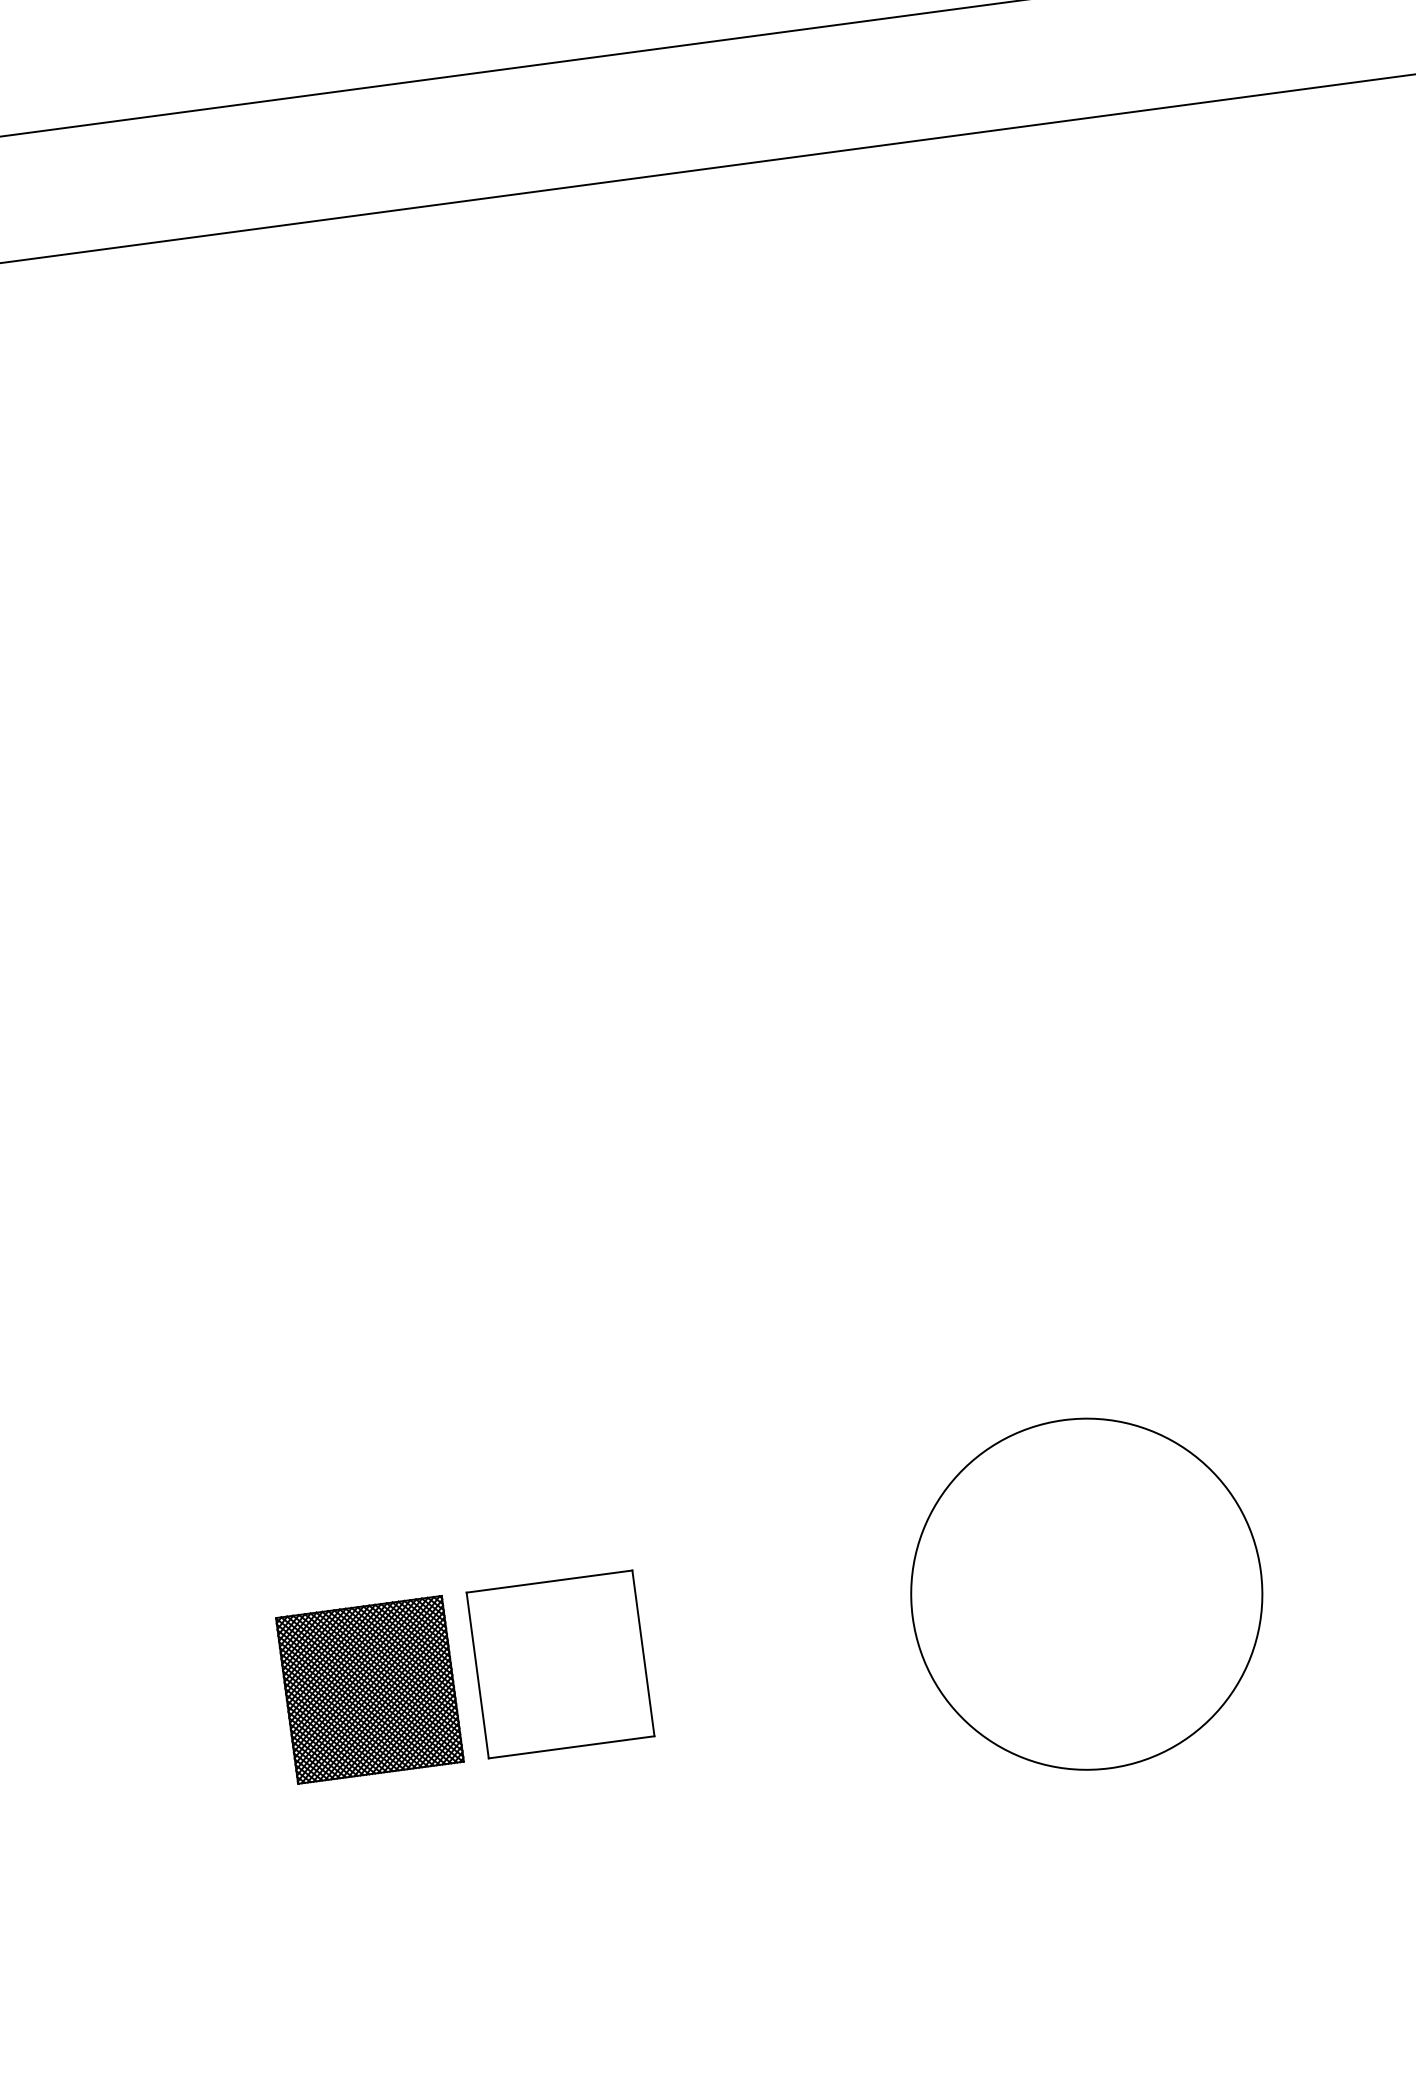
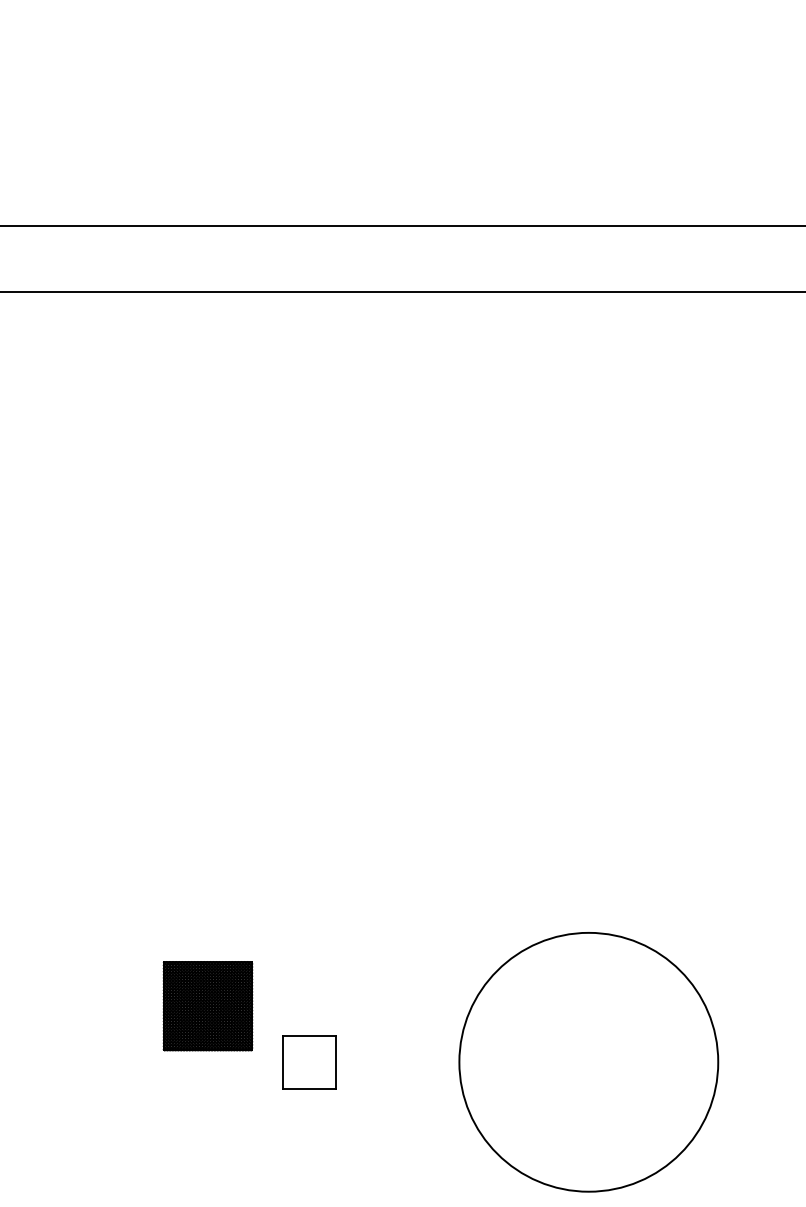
circle: (1085, 1592) -> (588, 1061), size x1.4
part: (558, 1663) -> (308, 1061), size x0.6
part: (369, 1690) -> (207, 1006), moved

